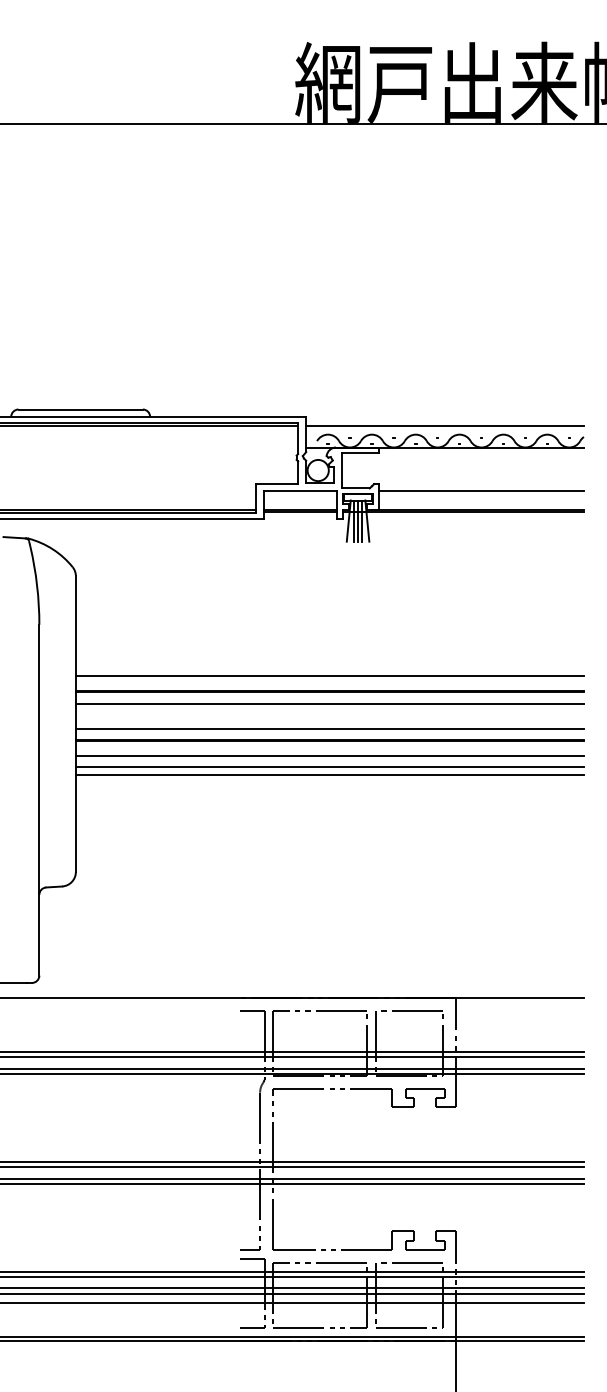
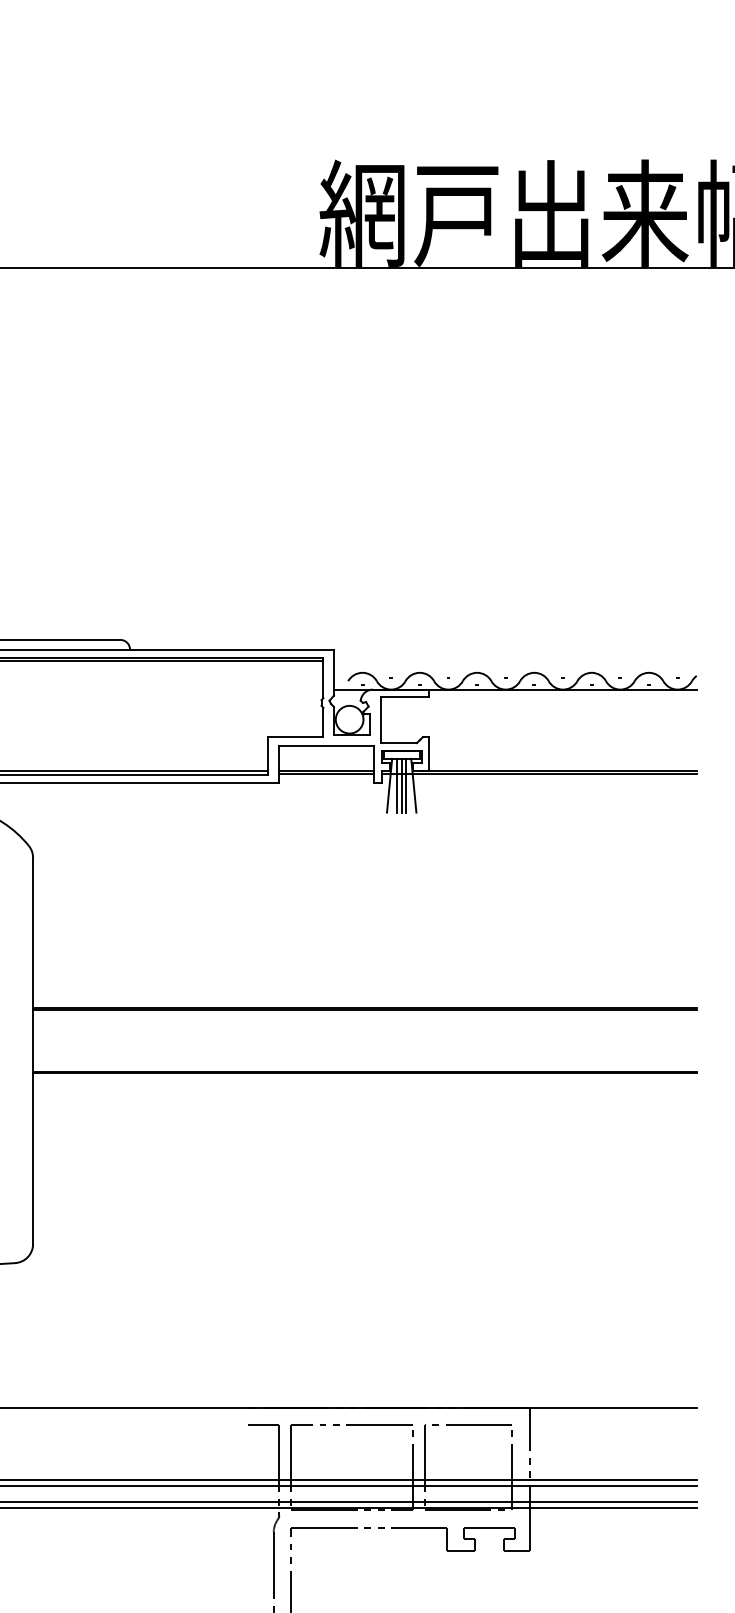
line: (444, 425) -> (514, 660), removed
line: (481, 490) -> (562, 745), removed
line: (329, 675) -> (364, 987), removed
line: (329, 703) -> (364, 1024), removed
line: (329, 728) -> (364, 1056), removed
line: (329, 756) -> (364, 1093), removed
line: (329, 767) -> (364, 1107), removed
line: (329, 774) -> (364, 1116), removed

